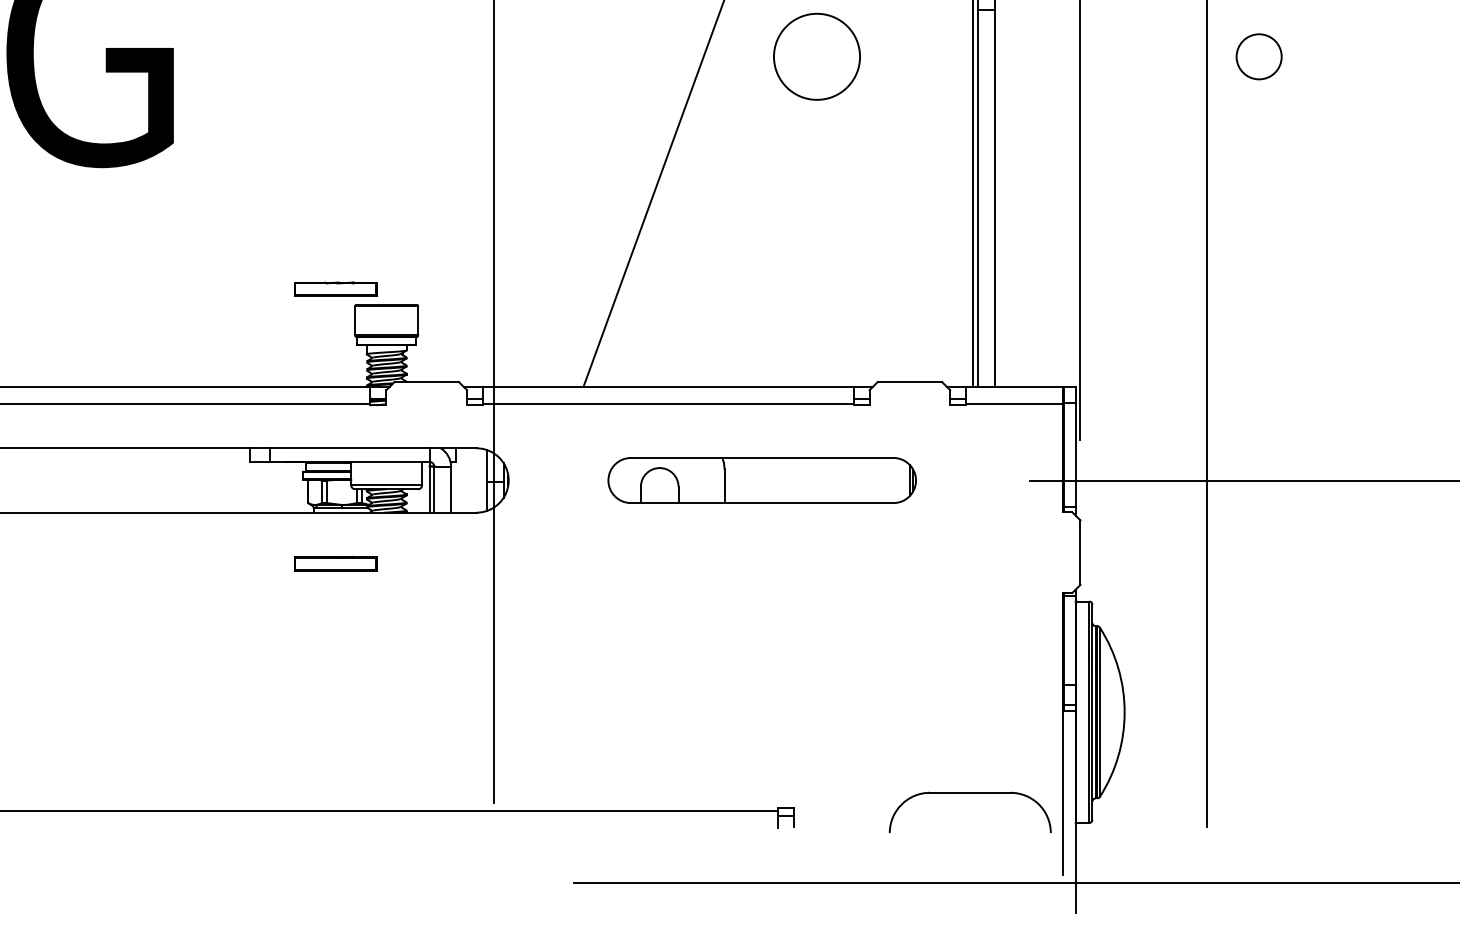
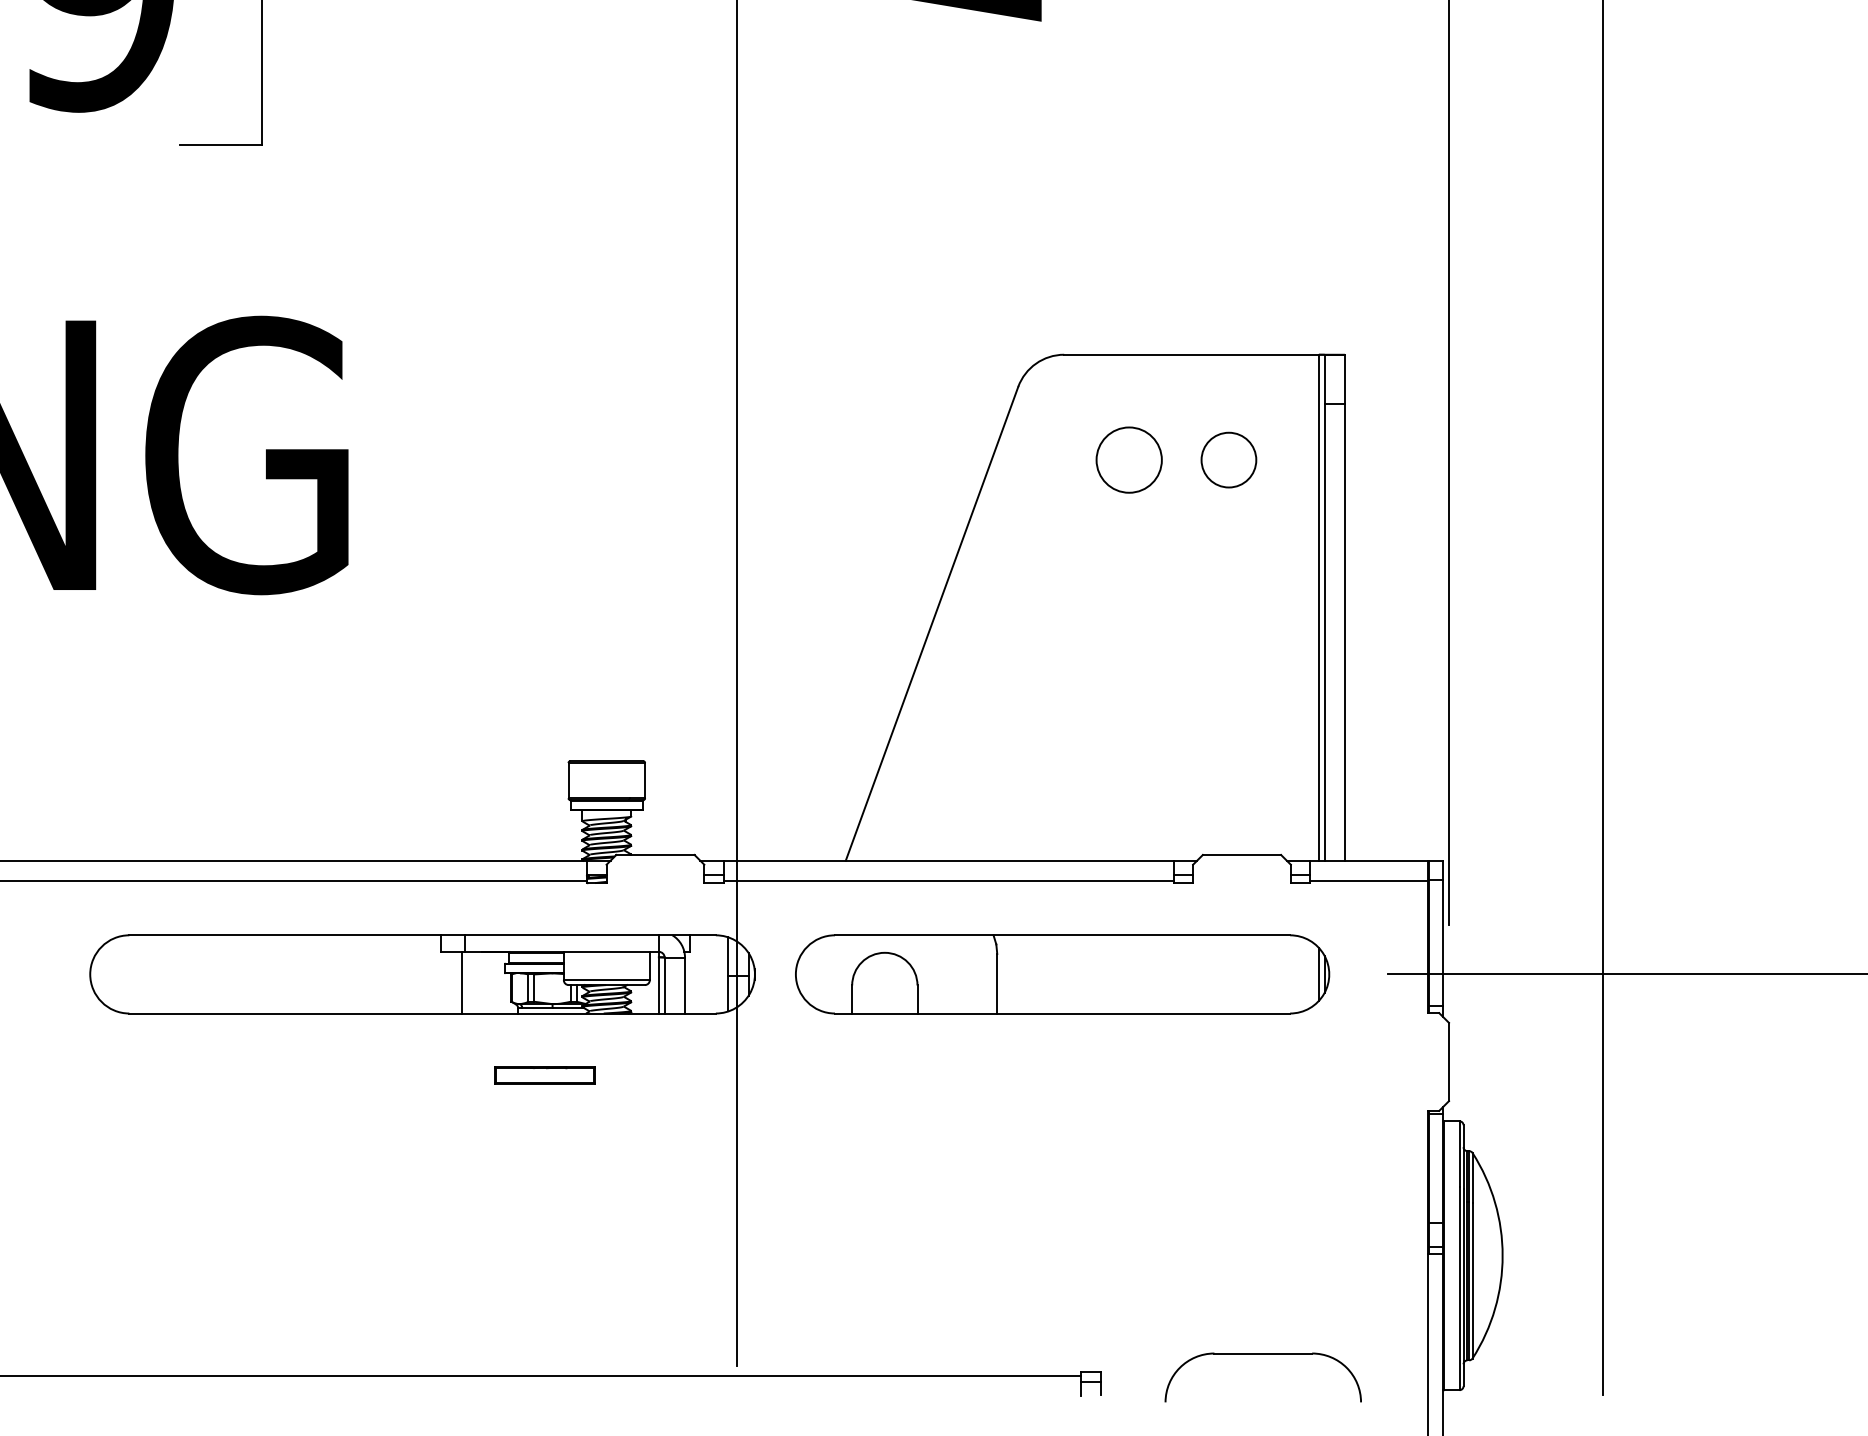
circle: (816, 56) -> (1128, 459), size x0.62
circle: (1258, 56) -> (1228, 459), moved
part: (335, 289) -> (544, 742), removed
part: (762, 480) -> (1062, 974), size x1.43
line: (267, 487) -> (462, 982), added
part: (969, 793) -> (1262, 1354), moved

